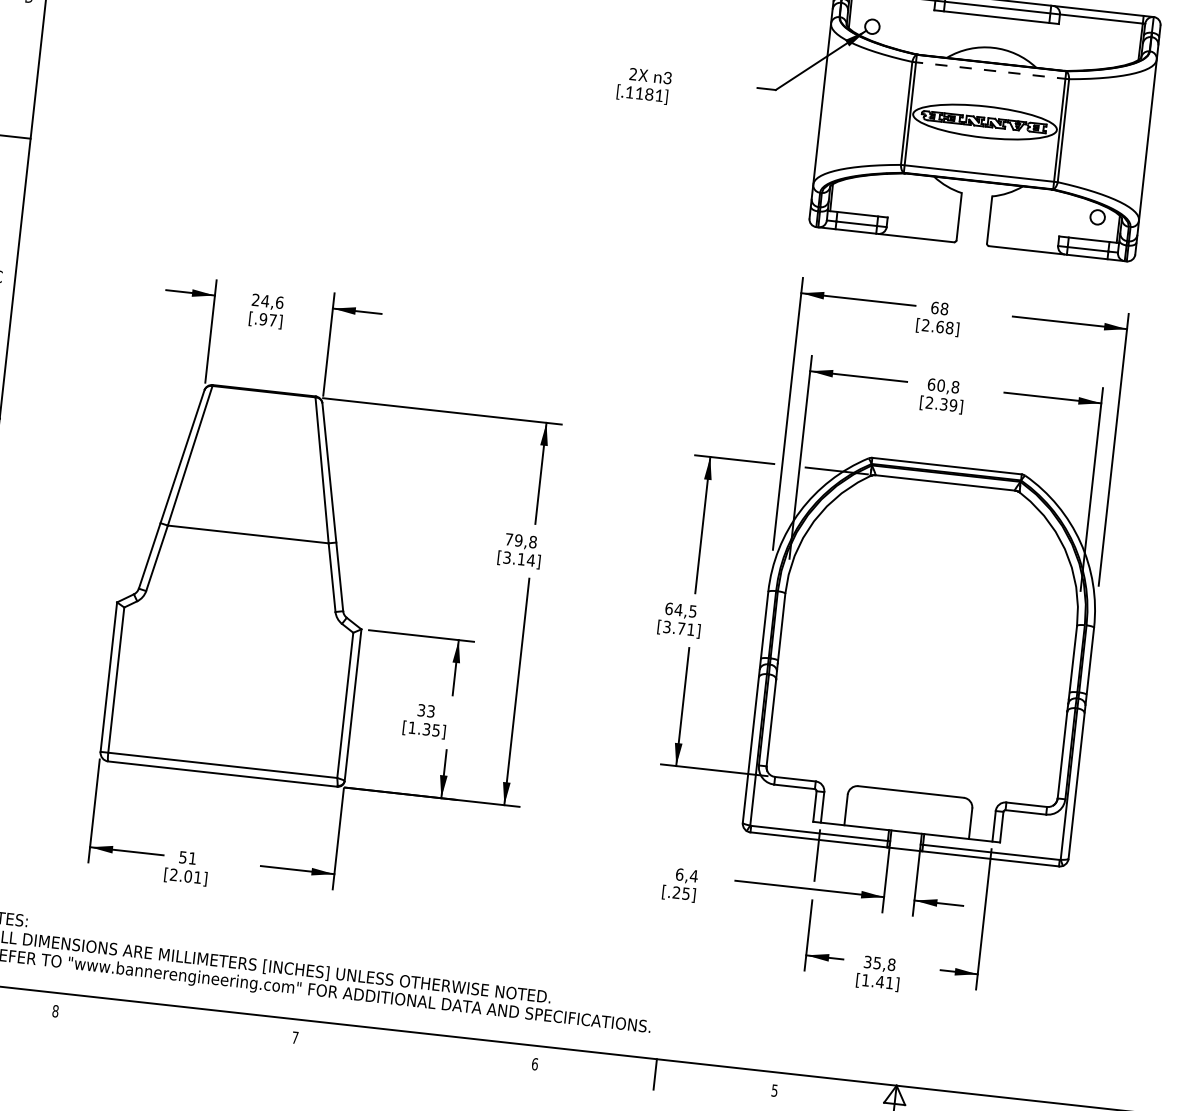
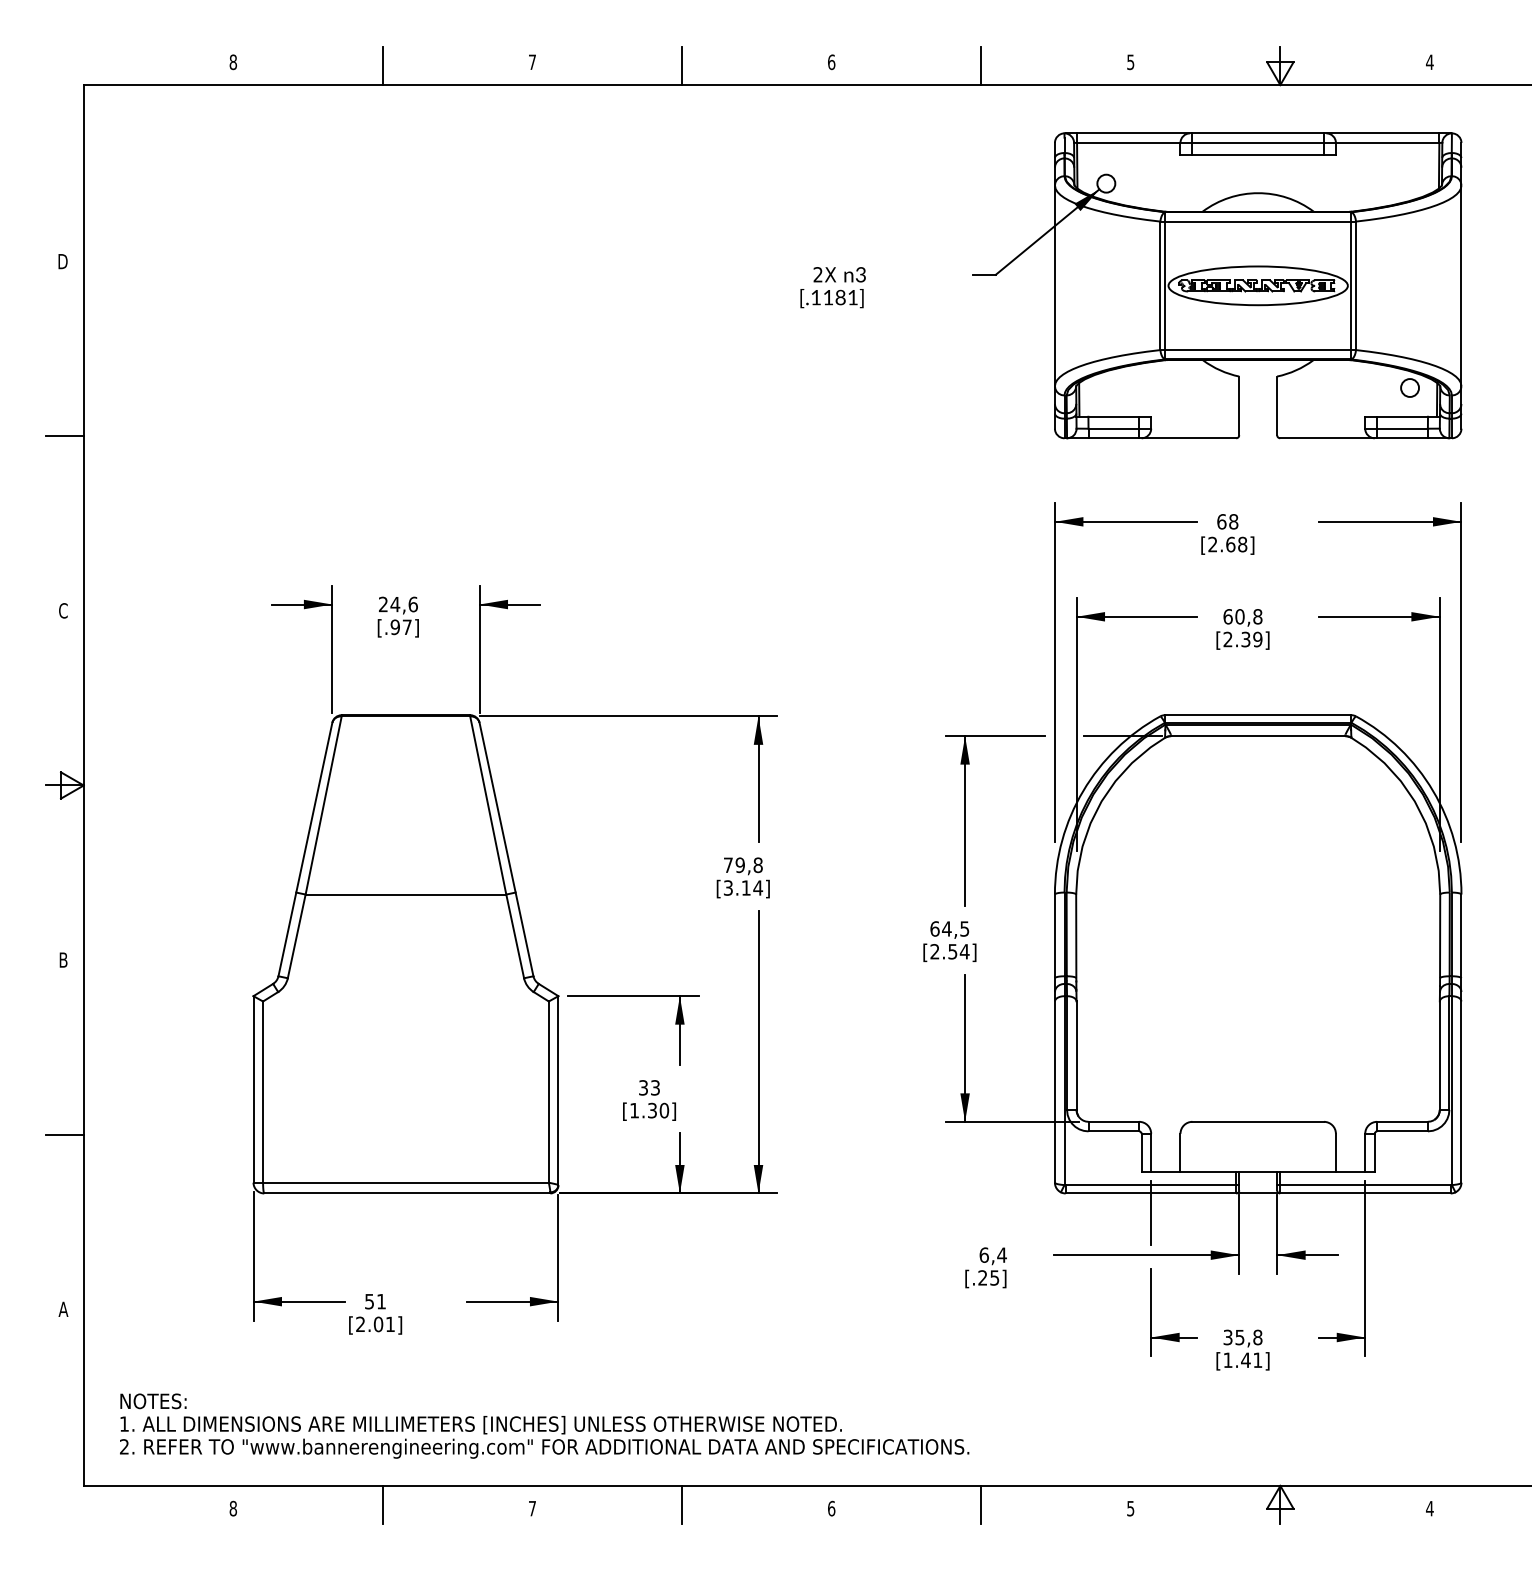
line: (990, 70) -> (1258, 221), dashed -> solid
text: (678, 628) -> (949, 951), [3.71] -> [2.54]
text: (436, 730) -> (664, 1110), [1.35] -> [1.30]
line: (175, 1021) -> (382, 1504), added
line: (415, 1047) -> (682, 1504), added

